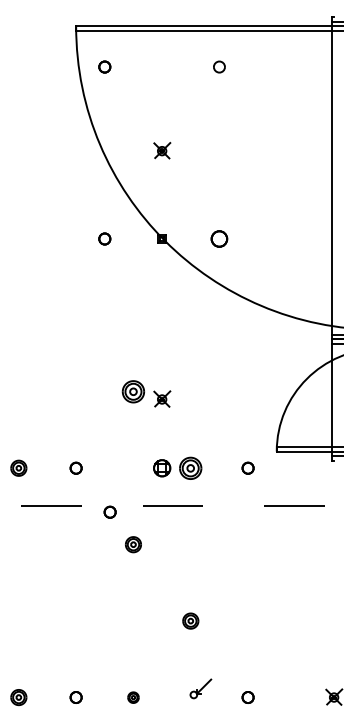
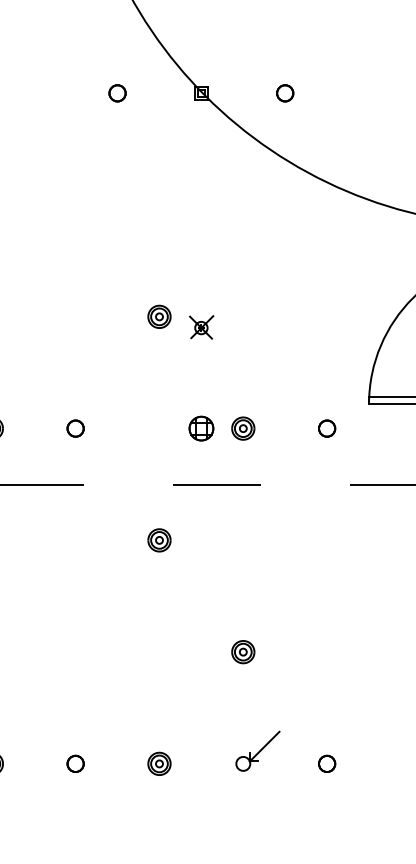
part: (219, 238) -> (285, 92), size x0.71
part: (133, 391) -> (159, 316), size x0.71
part: (190, 467) -> (242, 427), size x0.71
part: (109, 511) -> (124, 491), removed
part: (200, 688) -> (257, 750), size x1.43
part: (133, 697) -> (159, 763), size x1.43

